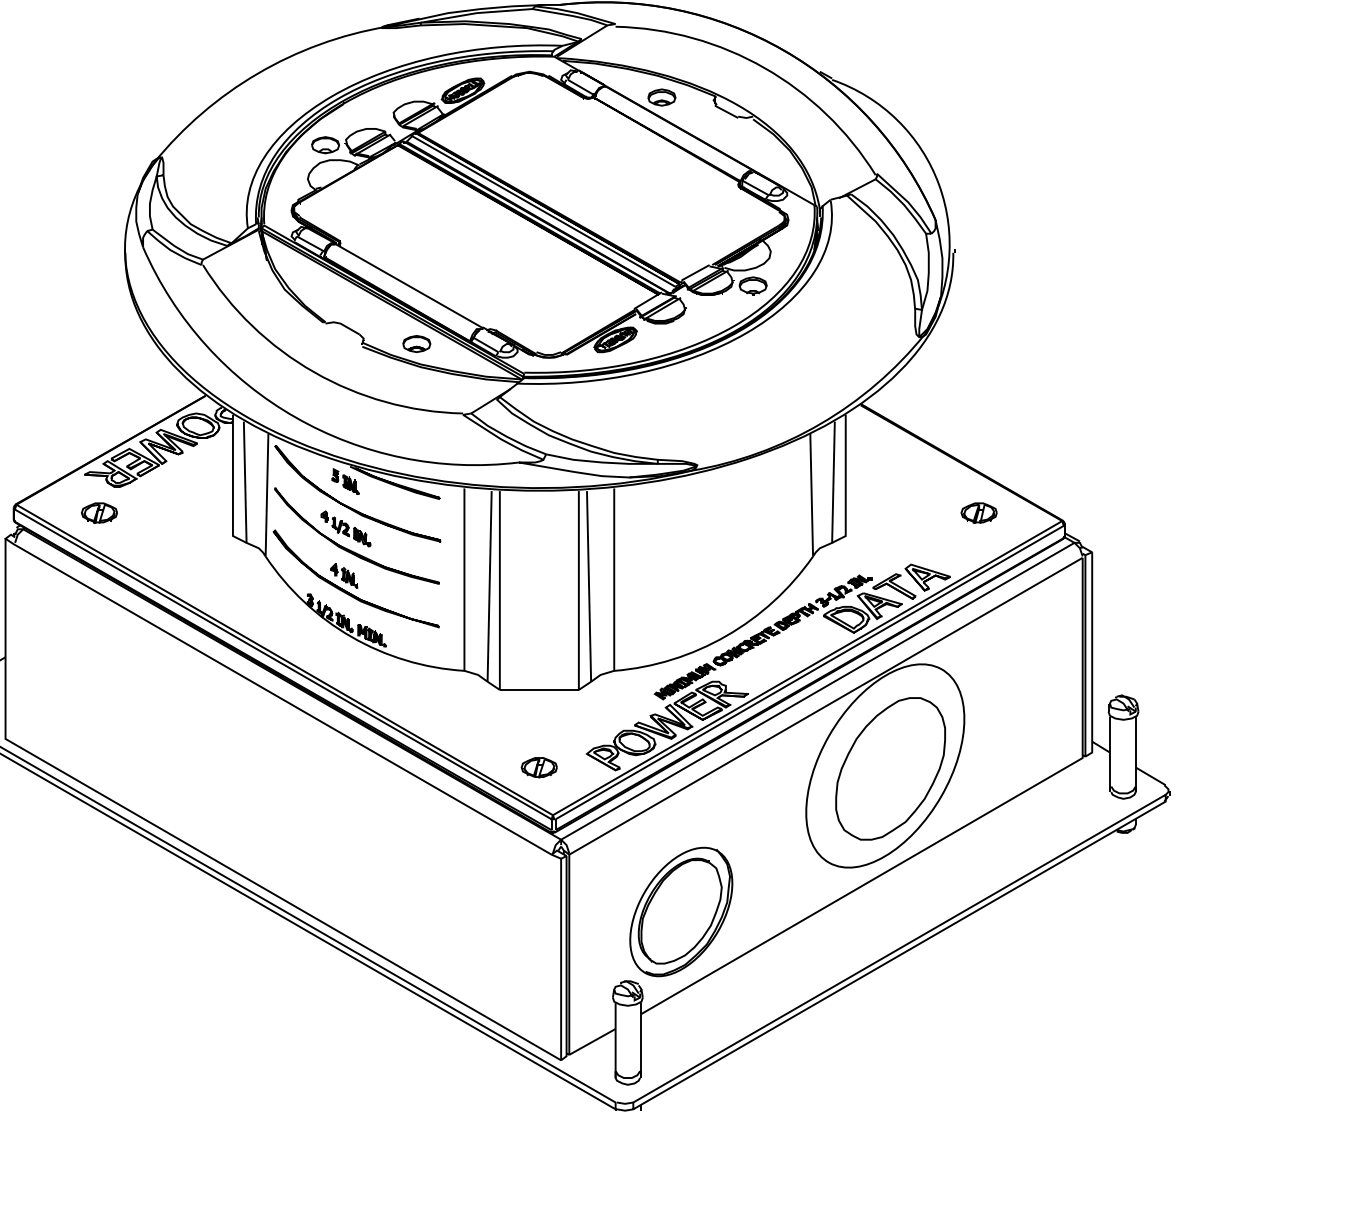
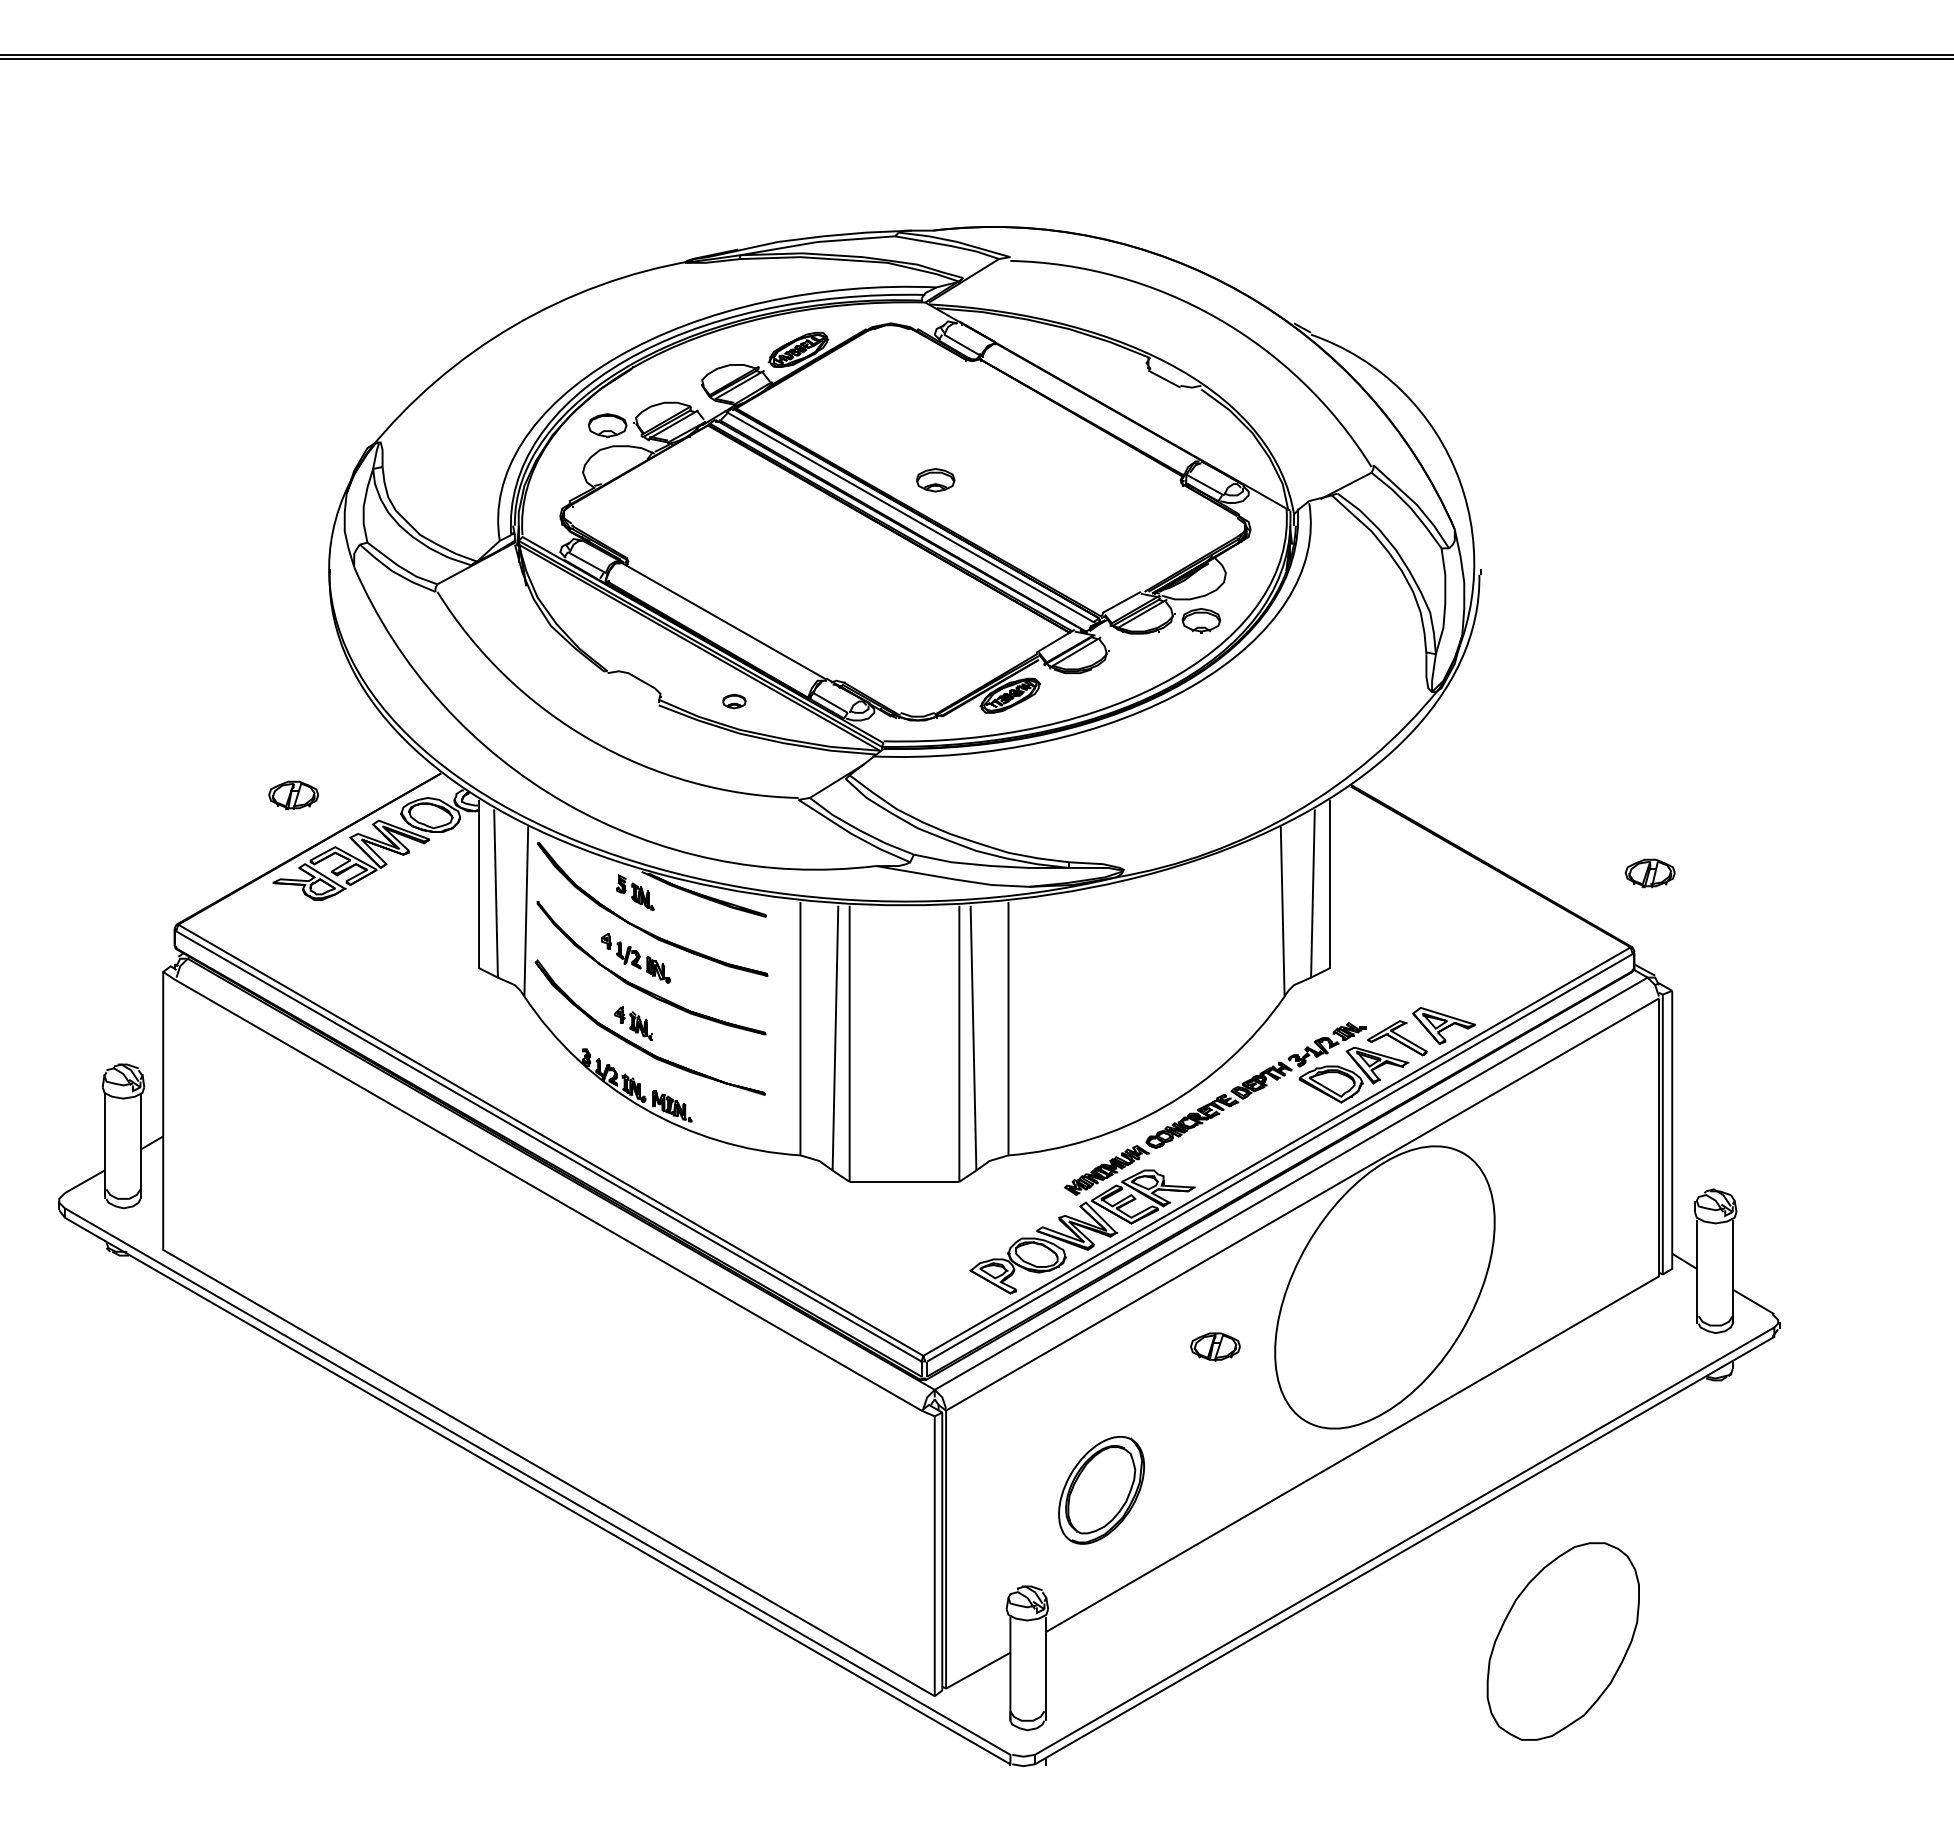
part: (661, 97) -> (935, 480), moved
part: (416, 344) -> (734, 701), size x0.6
part: (99, 513) -> (293, 795), moved
part: (978, 513) -> (1649, 873), moved
part: (539, 767) -> (1215, 1346), moved
part: (890, 768) -> (1562, 1641), moved
part: (681, 912) -> (1101, 1490), size x0.6

